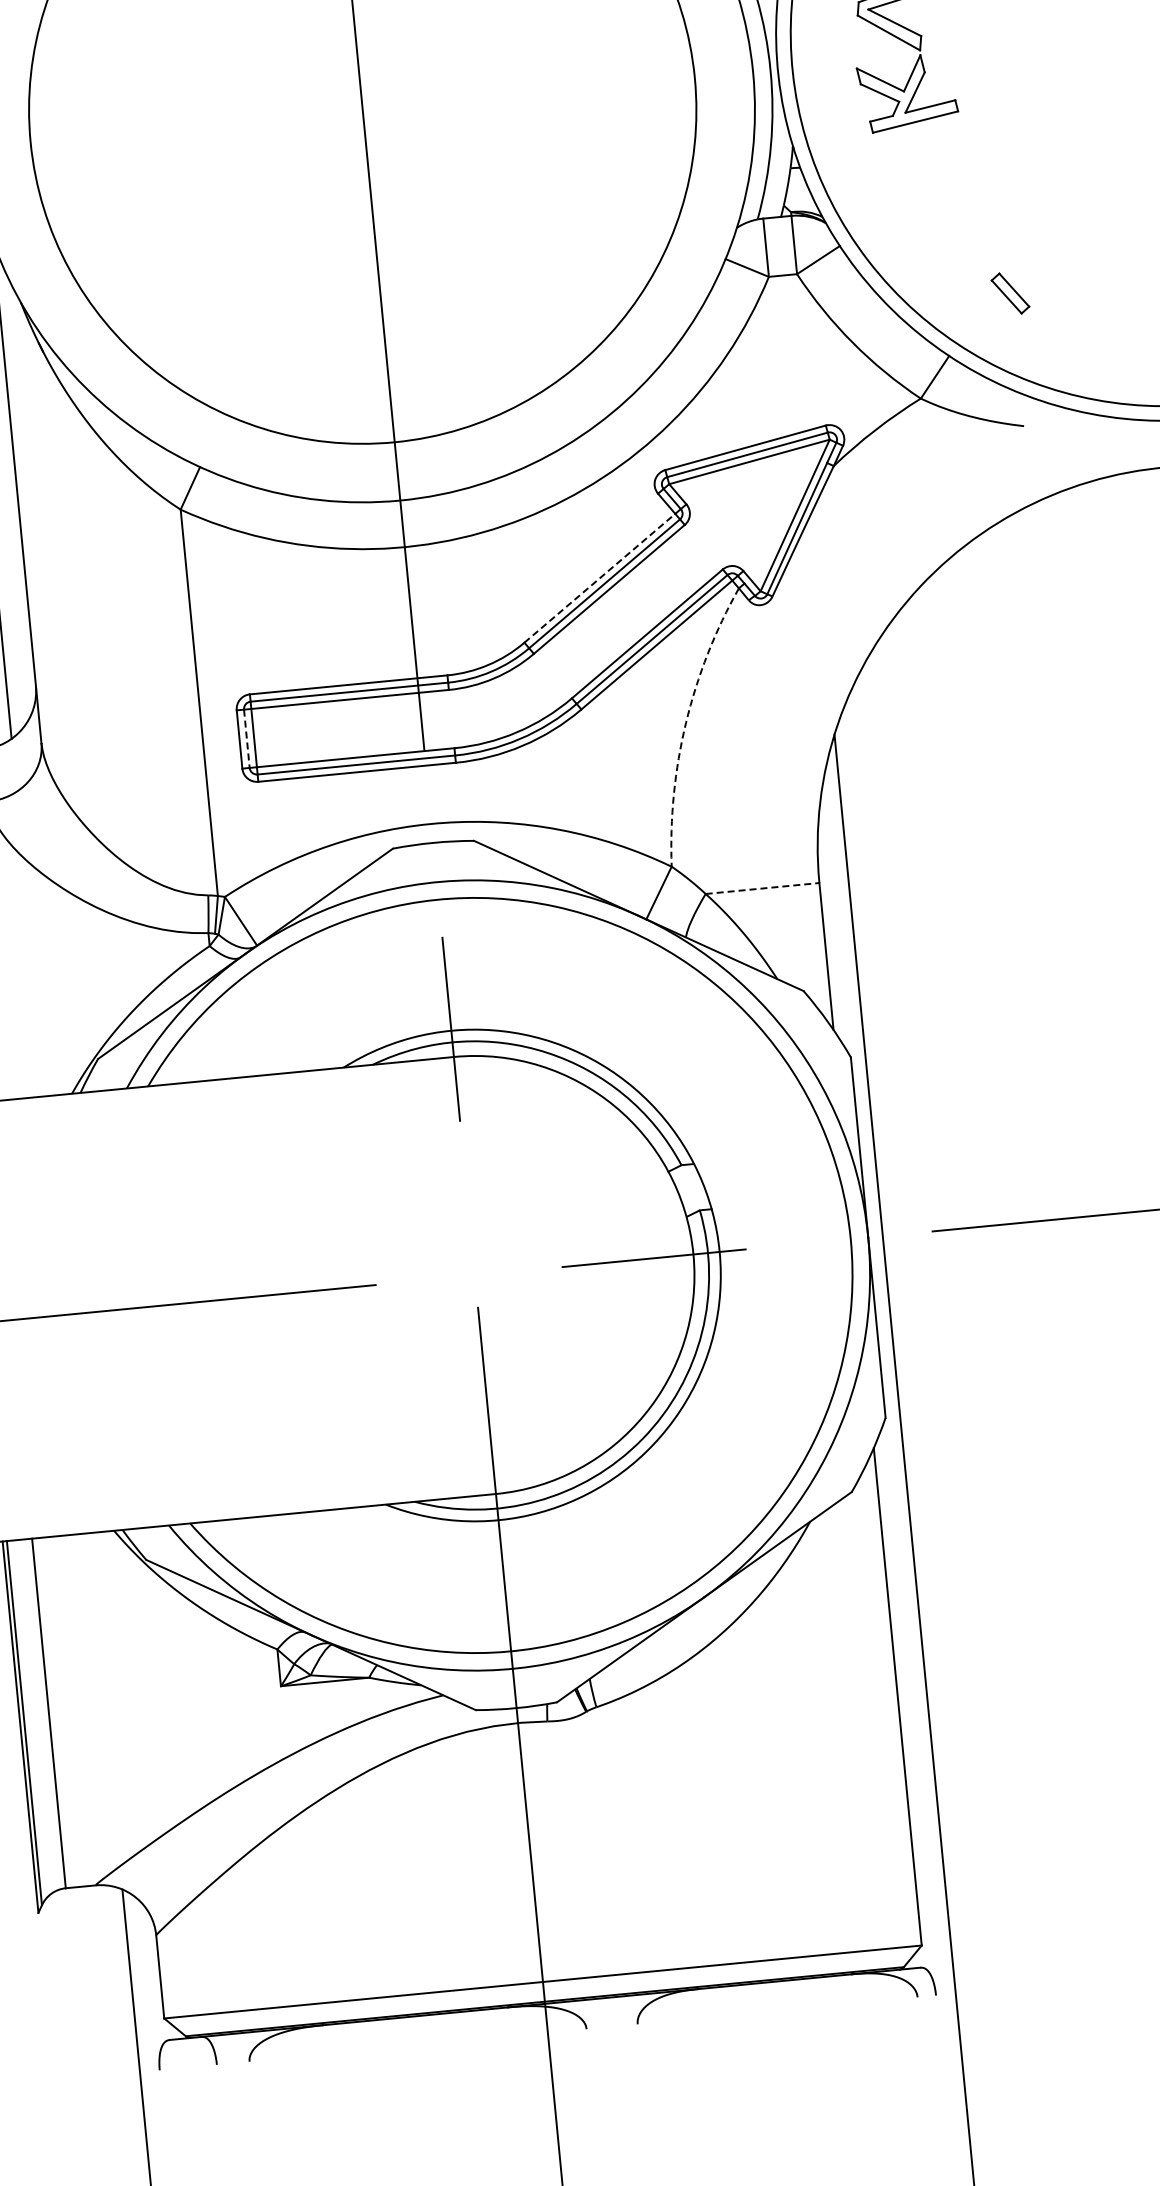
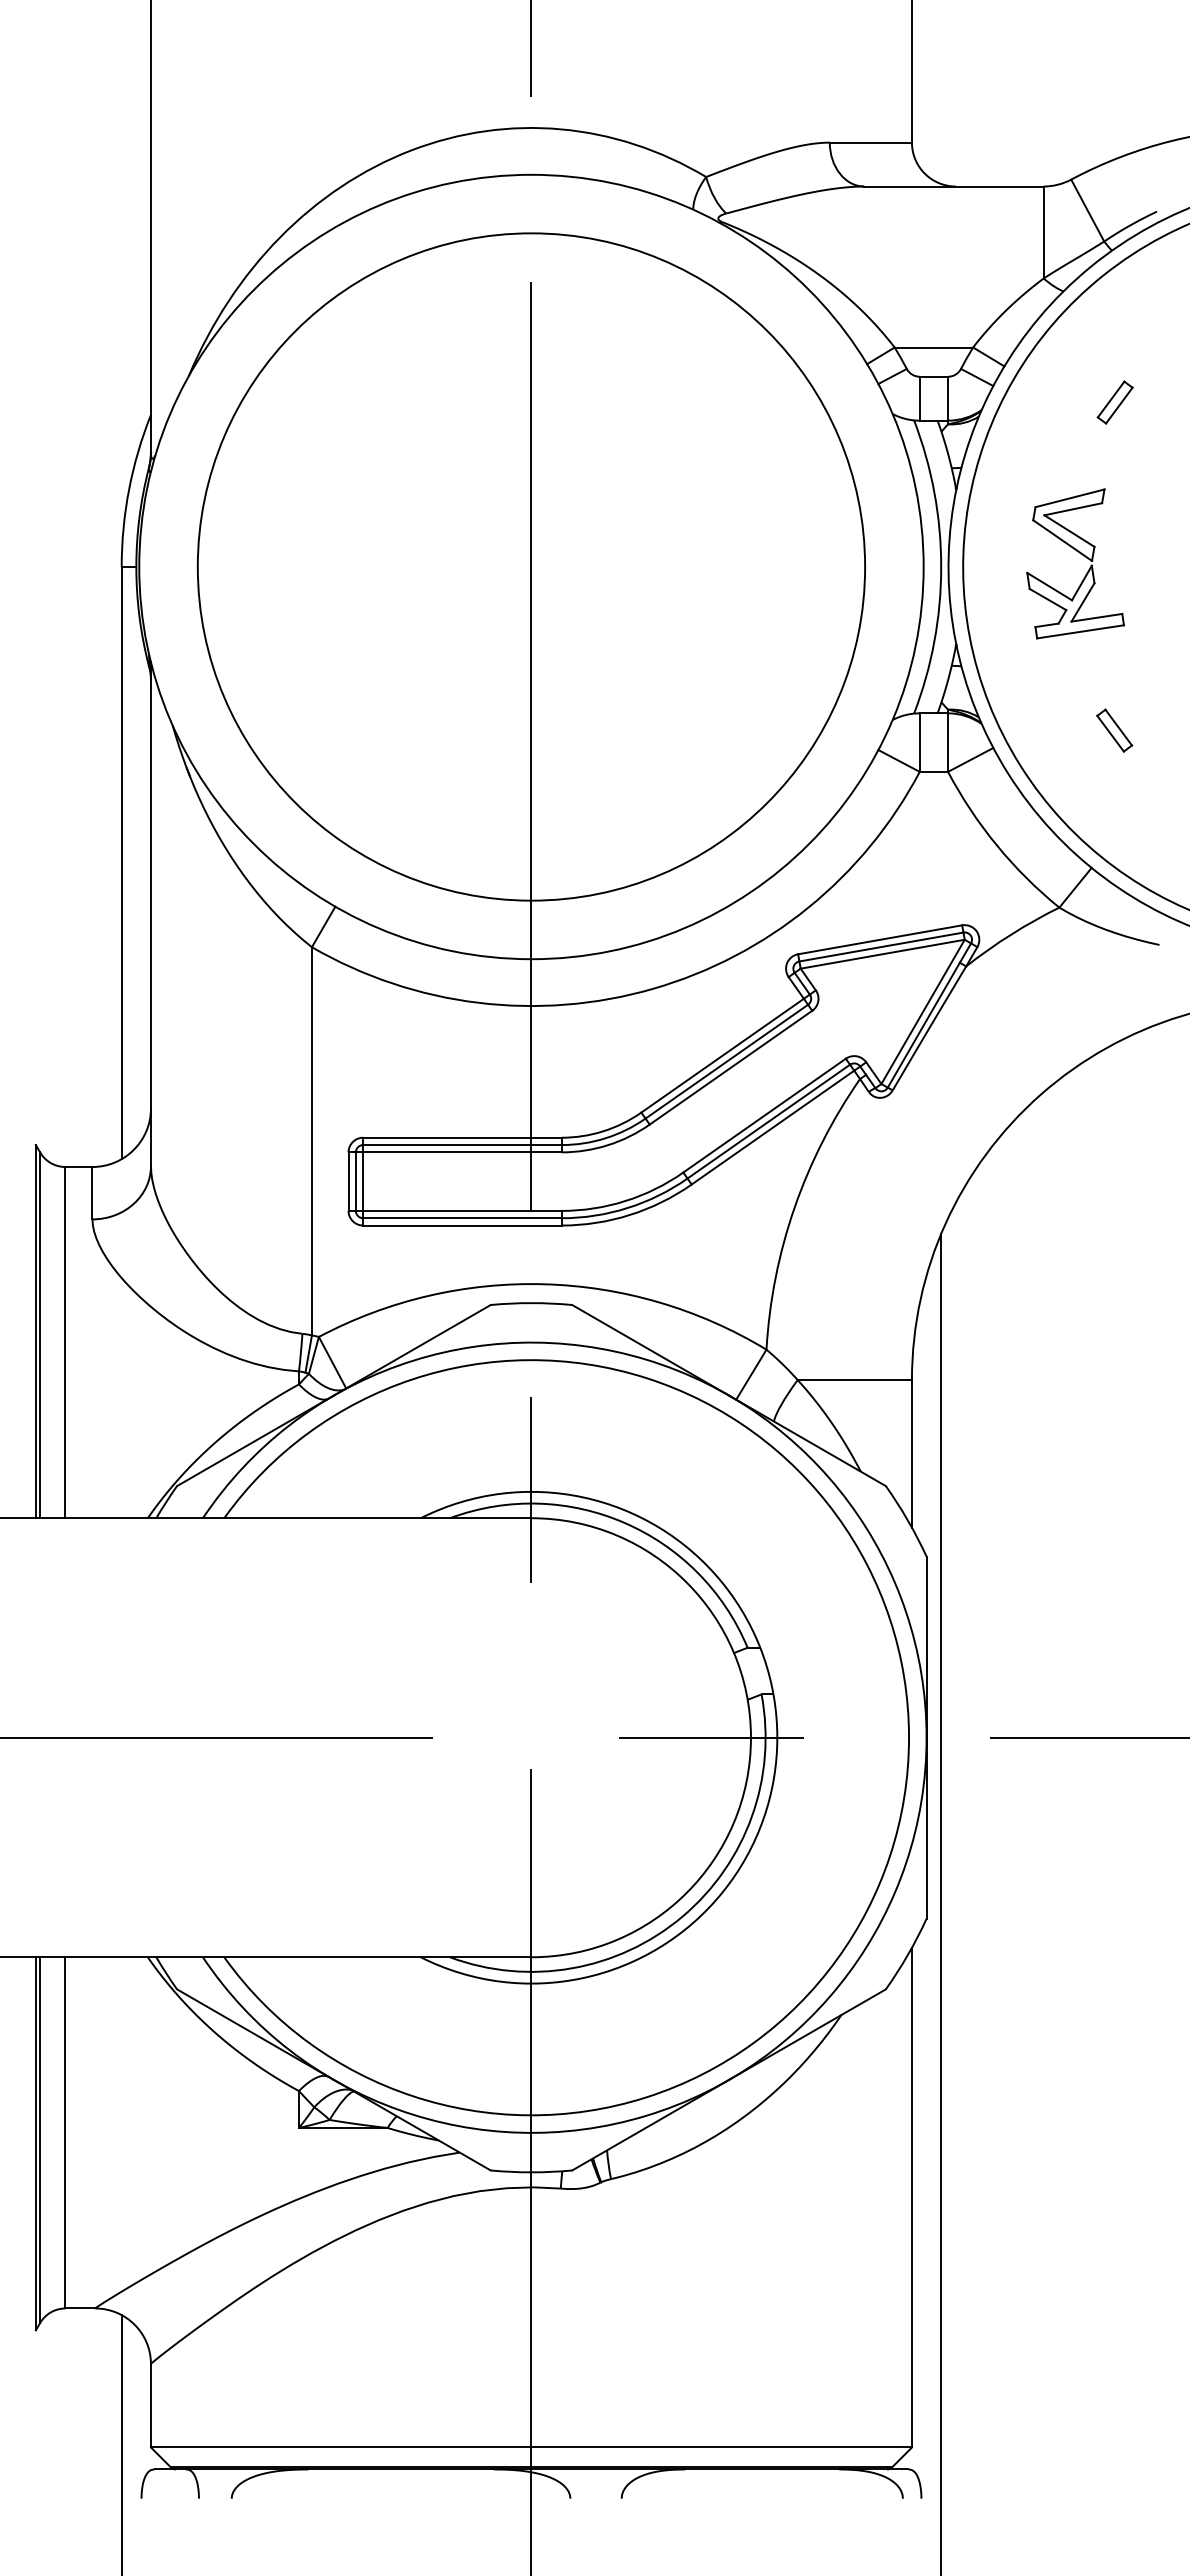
part: (1010, 293) -> (1114, 730), moved
line: (600, 578) -> (723, 1055), dashed -> solid
arc: (685, 722) -> (794, 1207), dashed -> solid
line: (246, 739) -> (355, 1182), dashed -> solid
line: (763, 888) -> (855, 1380), dashed -> solid

